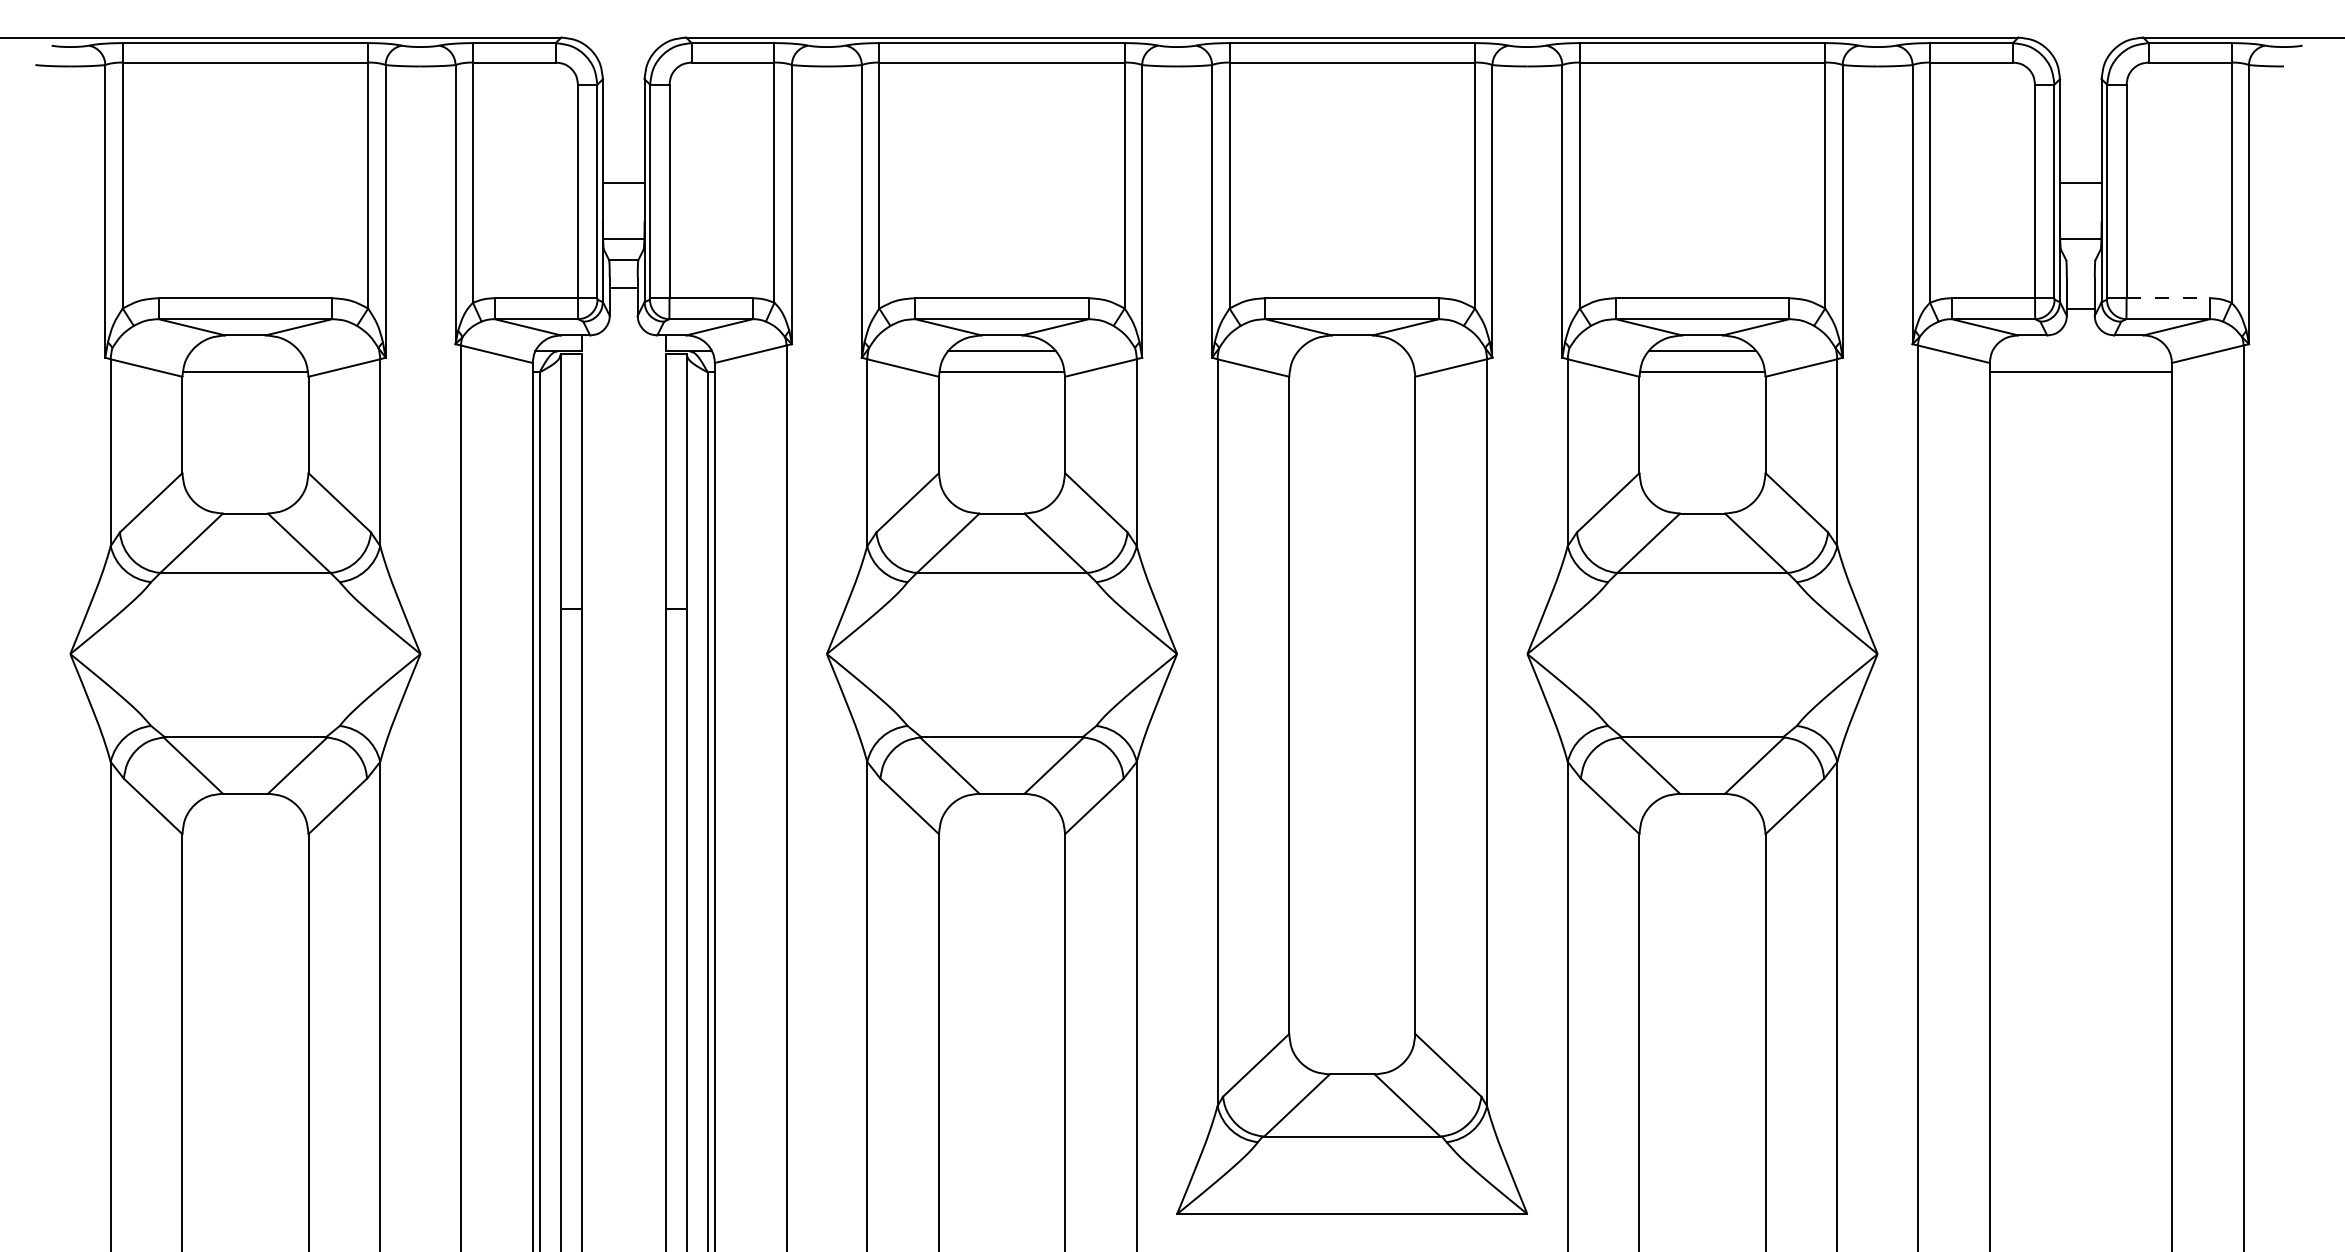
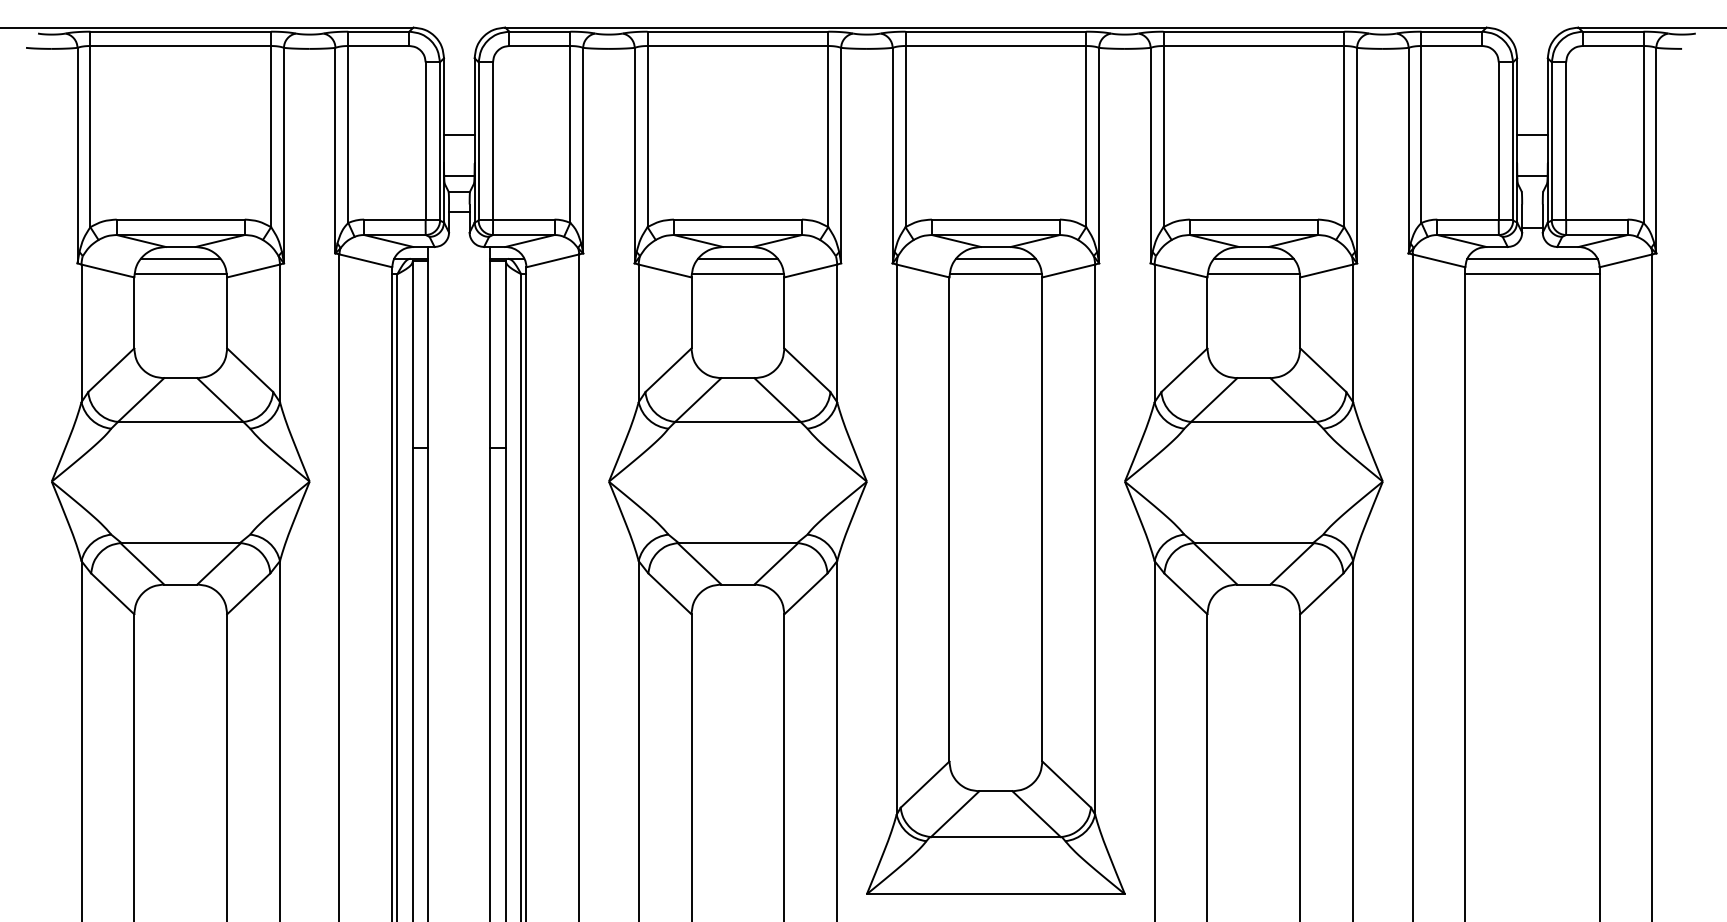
line: (2168, 298) -> (1597, 219), dashed -> solid
line: (245, 351) -> (180, 258), added
line: (1352, 351) -> (996, 258), added
line: (2080, 351) -> (1532, 258), added
line: (1352, 372) -> (996, 274), added

